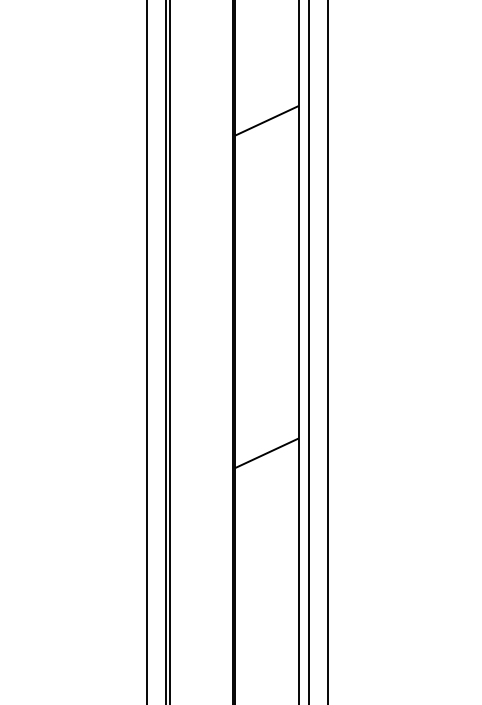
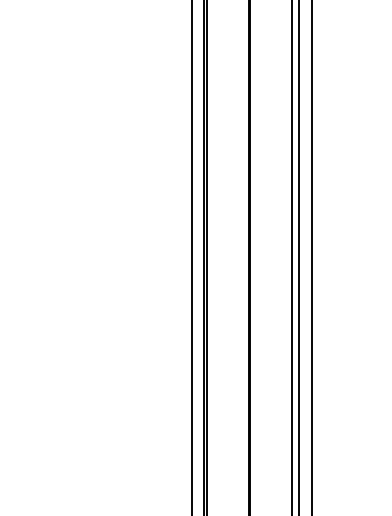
hatch: (267, 287) -> (271, 238), removed

